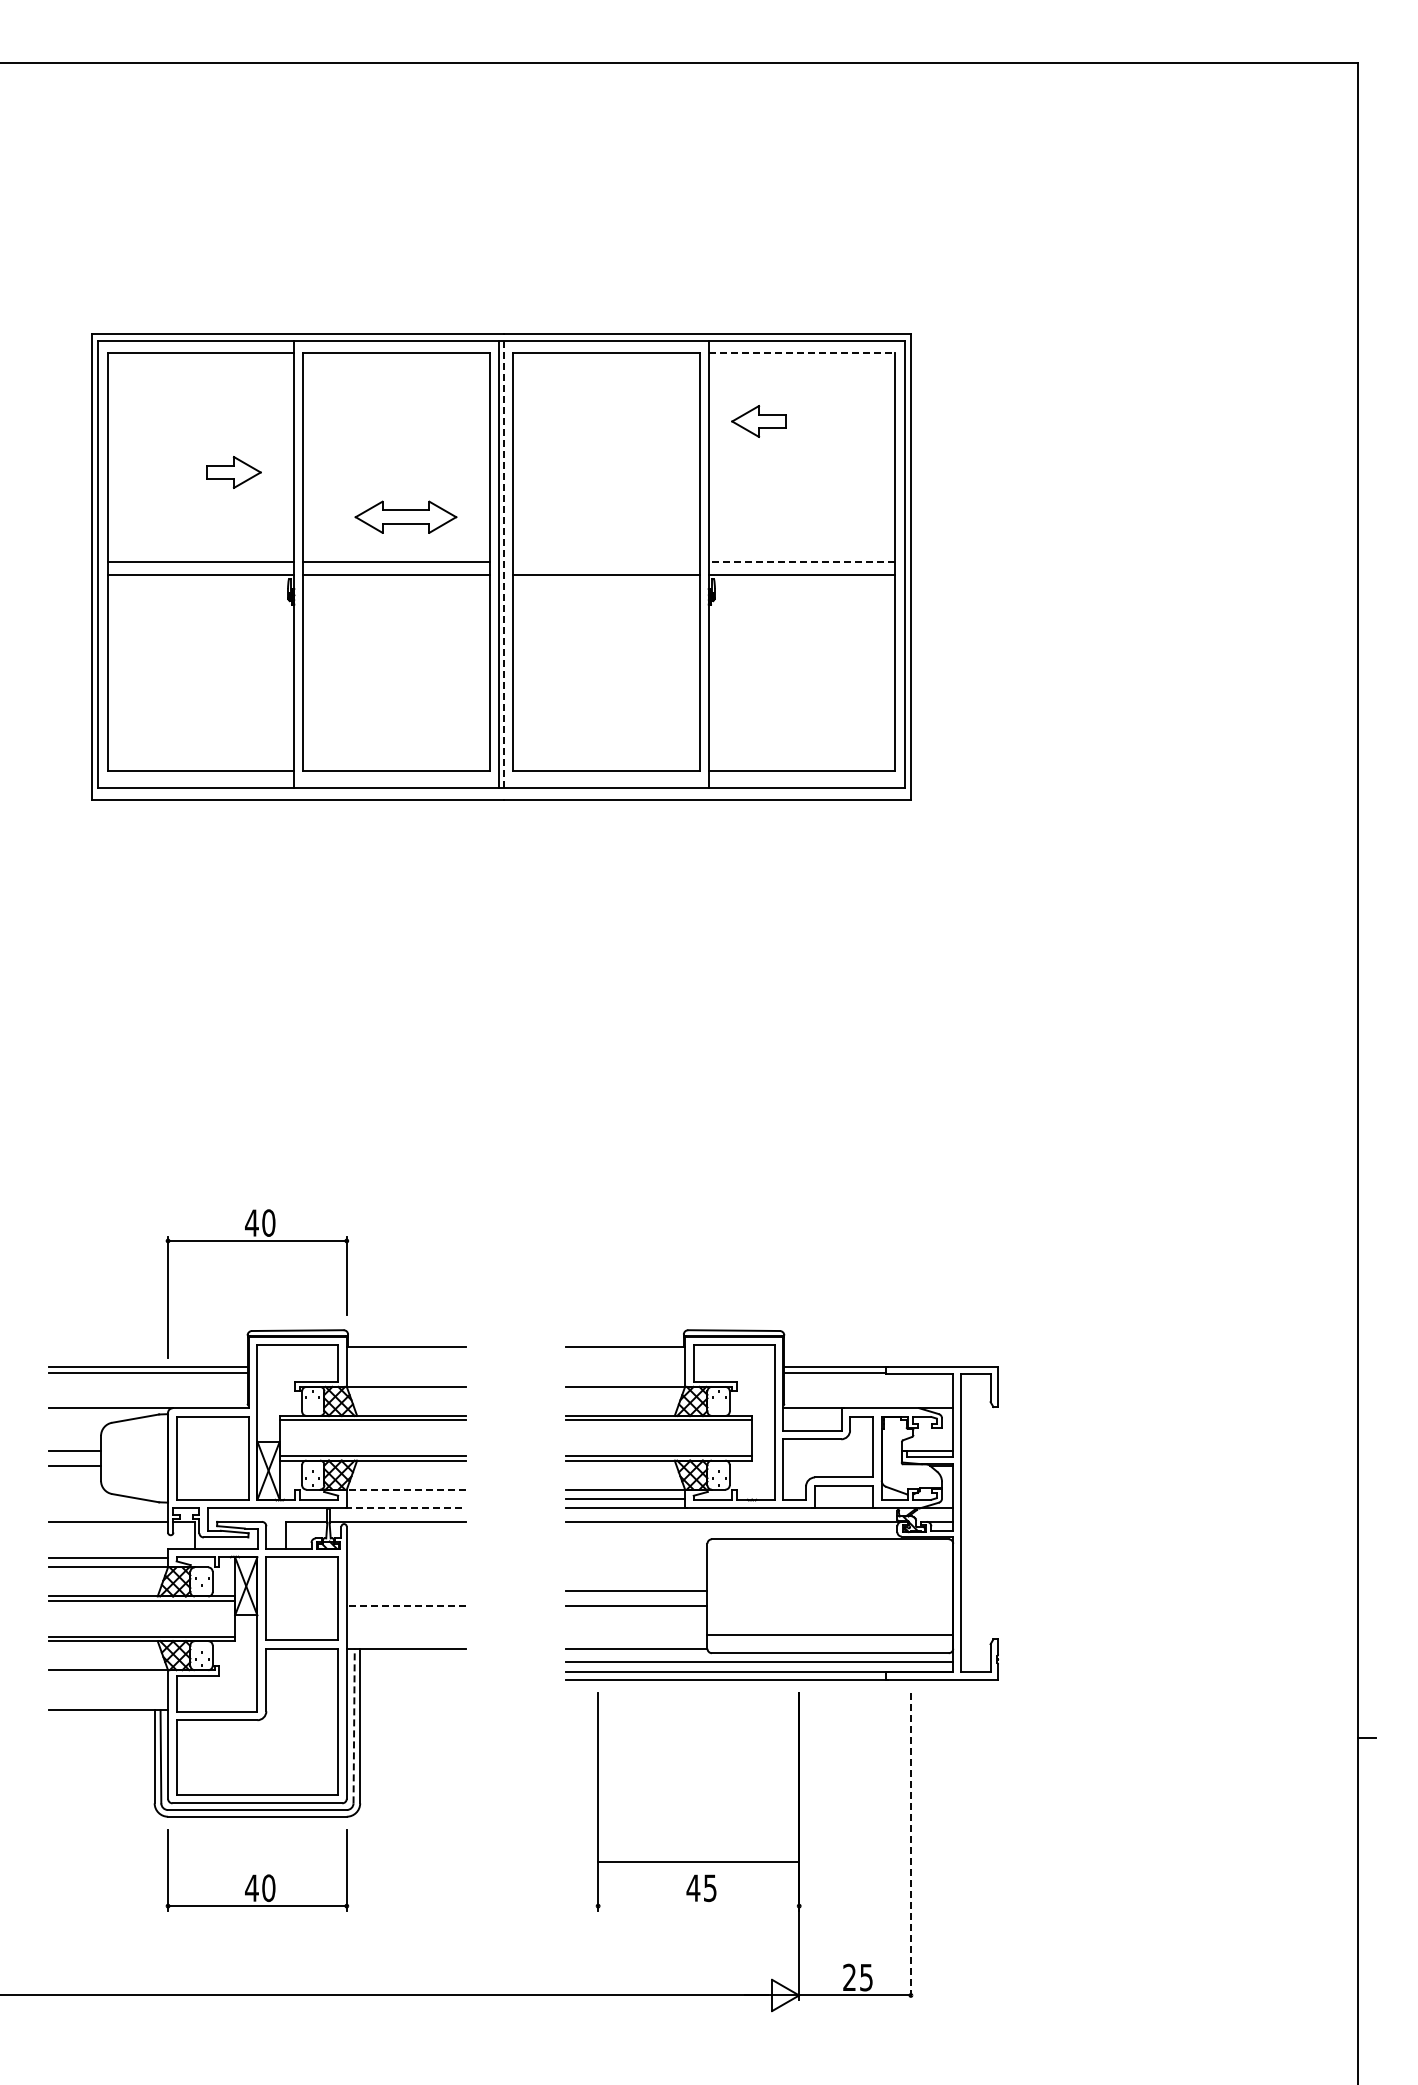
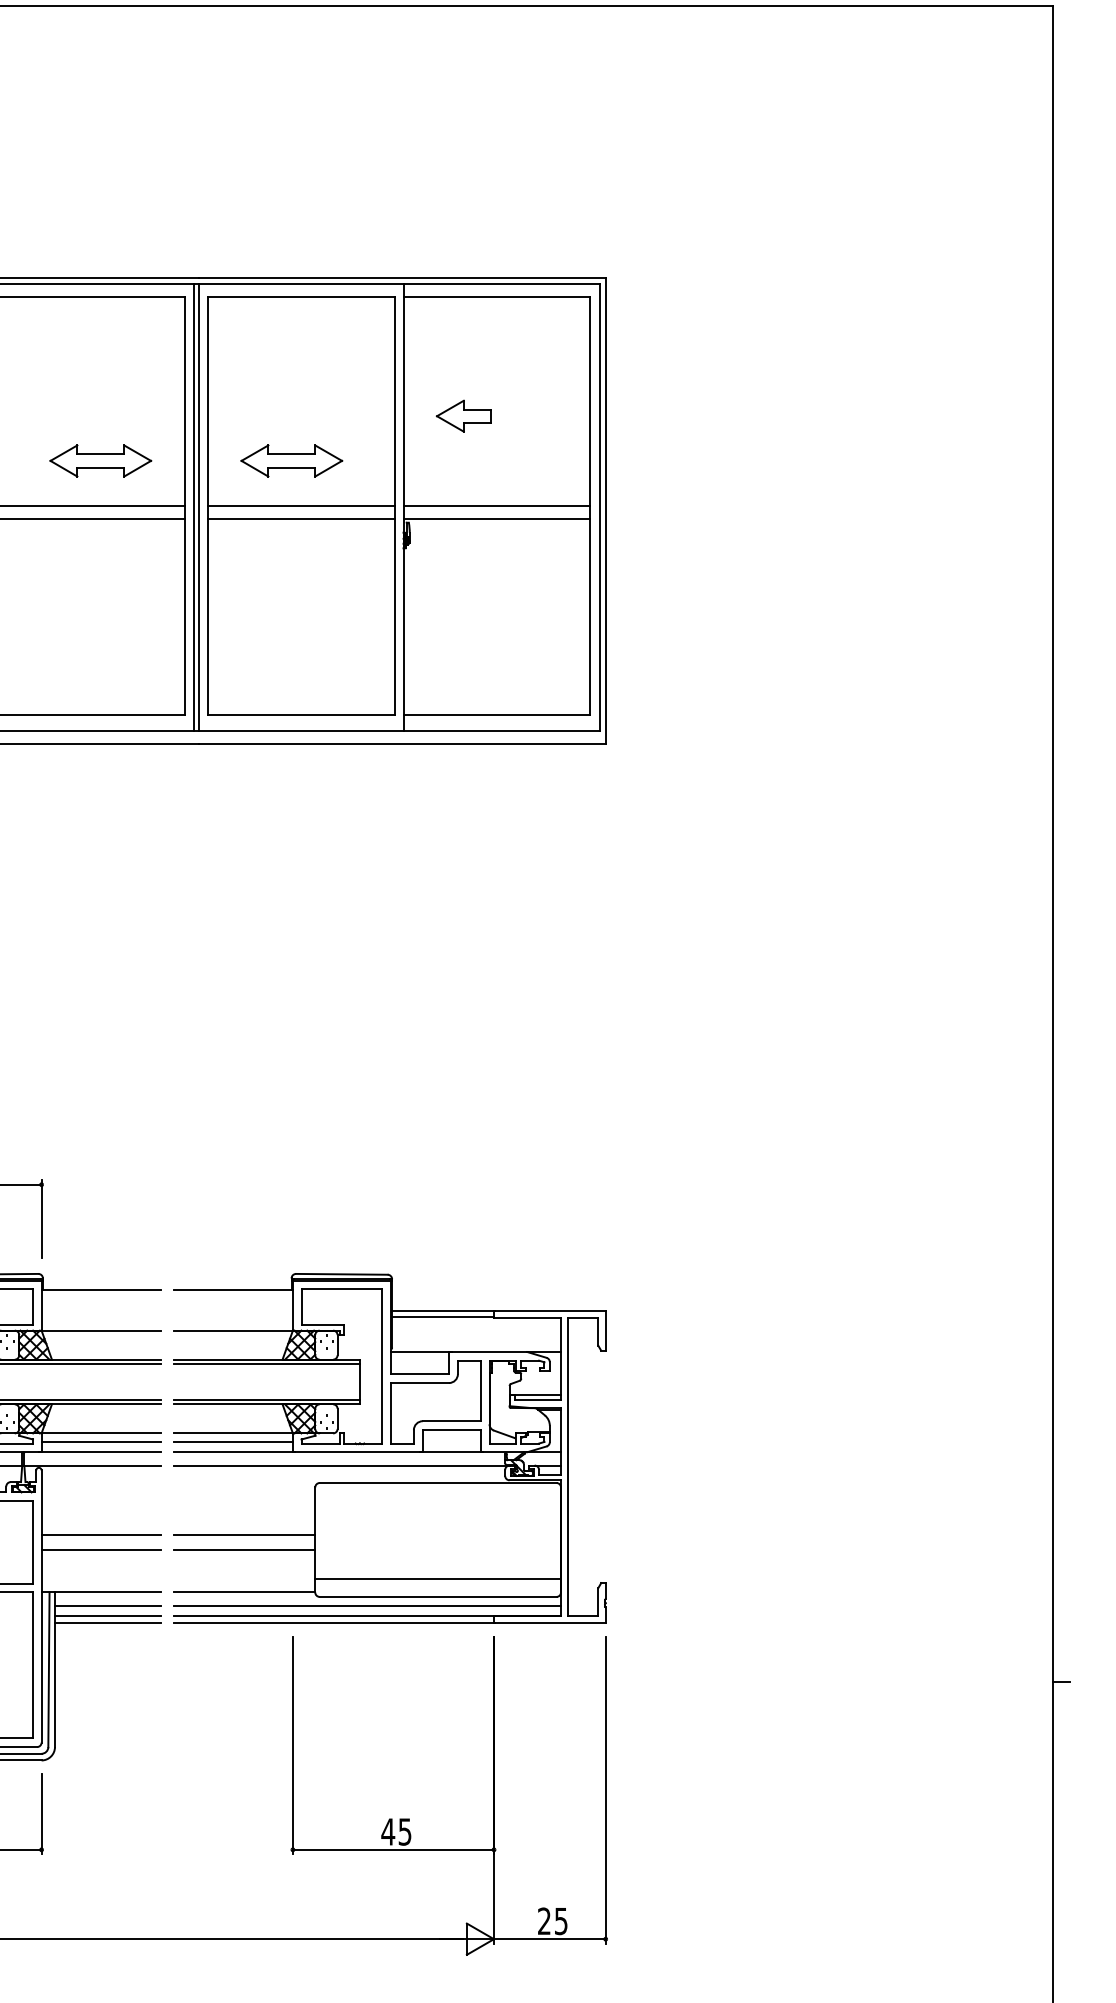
line: (802, 353) -> (497, 297), dashed -> solid
part: (758, 421) -> (463, 416), moved
part: (596, 516) -> (291, 460), added
line: (606, 561) -> (301, 505), added
line: (801, 561) -> (496, 505), dashed -> solid
line: (504, 563) -> (199, 507), dashed -> solid
line: (405, 1489) -> (100, 1433), dashed -> solid
line: (405, 1498) -> (100, 1442), added
part: (782, 1504) -> (390, 1448), moved
line: (405, 1508) -> (100, 1452), dashed -> solid
line: (405, 1591) -> (100, 1535), added
line: (405, 1606) -> (100, 1550), dashed -> solid
line: (412, 1662) -> (107, 1606), added
line: (412, 1672) -> (107, 1616), added
line: (412, 1679) -> (107, 1623), added
line: (354, 1725) -> (49, 1669), dashed -> solid
line: (910, 1846) -> (605, 1790), dashed -> solid
line: (698, 1862) -> (393, 1850), moved

